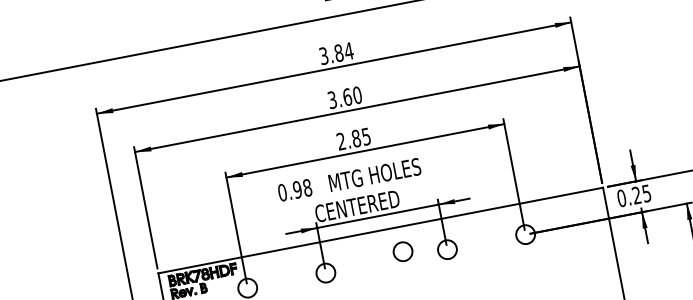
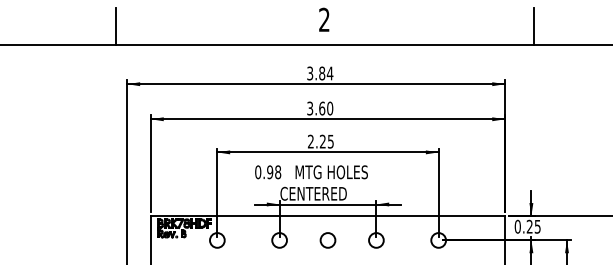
line: (67, 42) -> (115, 25), added
text: (355, 138) -> (322, 141), 2.85 -> 2.25
circle: (402, 251) -> (327, 240), moved

